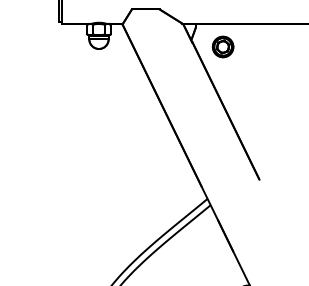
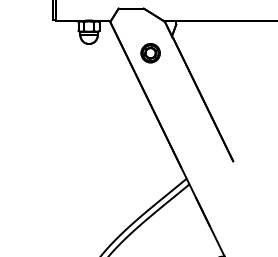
part: (222, 47) -> (150, 53), moved

